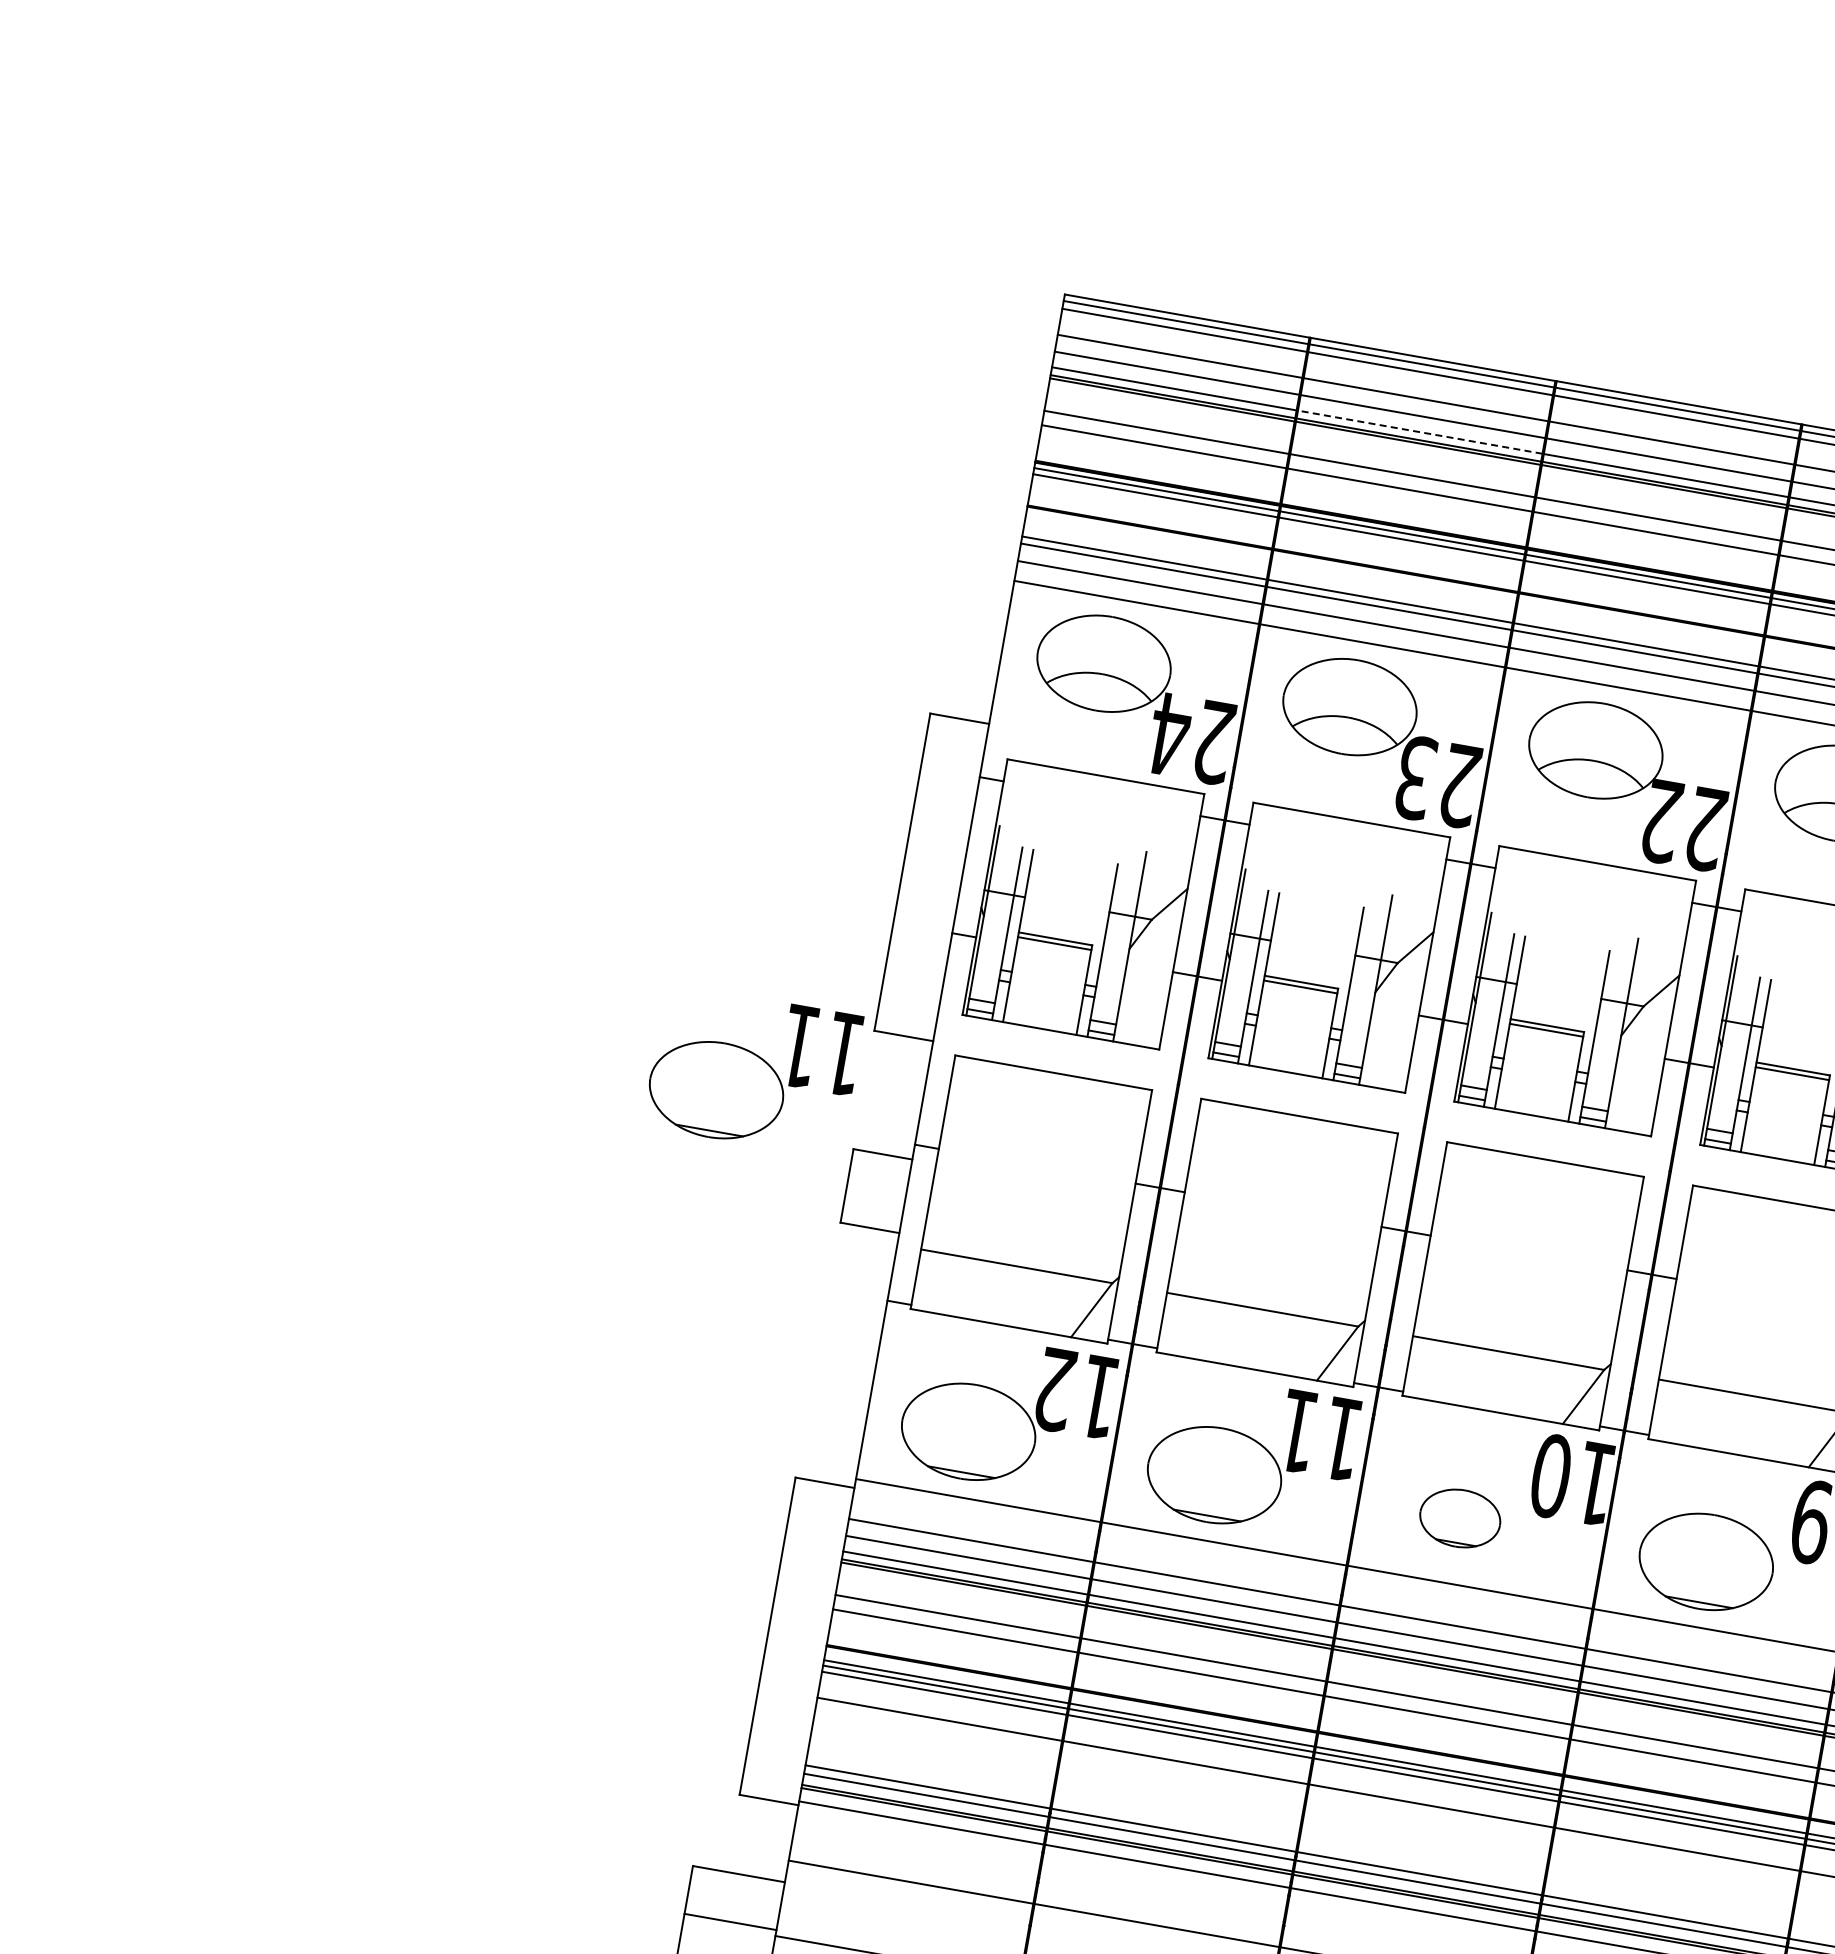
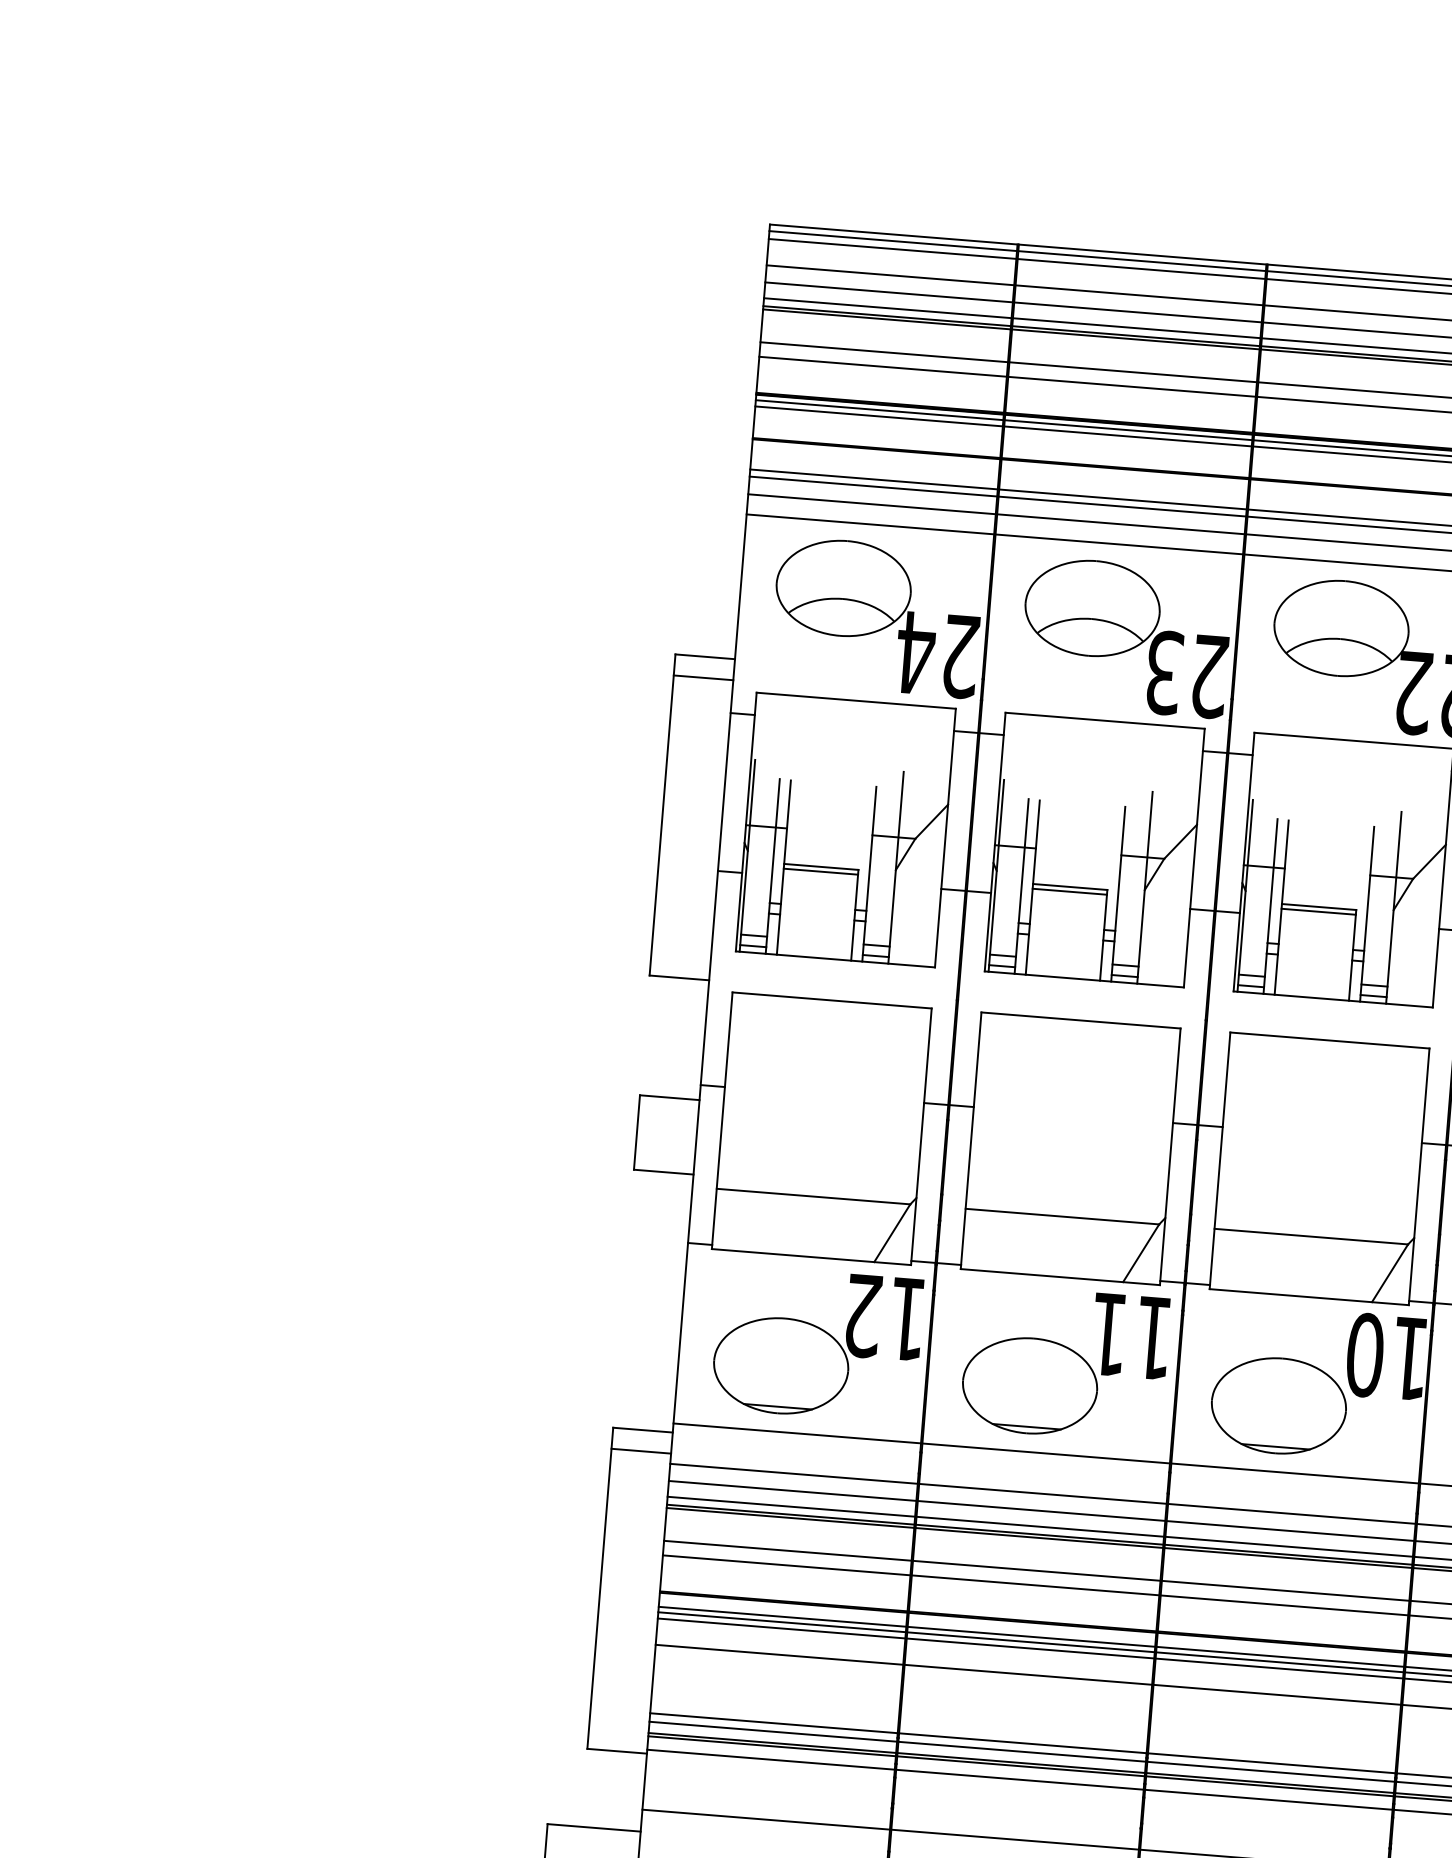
line: (1419, 432) -> (1136, 328), dashed -> solid
line: (955, 739) -> (702, 677), added
part: (756, 1071) -> (536, 1027), removed
line: (820, 1503) -> (640, 1451), added
part: (1459, 1518) -> (1278, 1405), size x1.67

